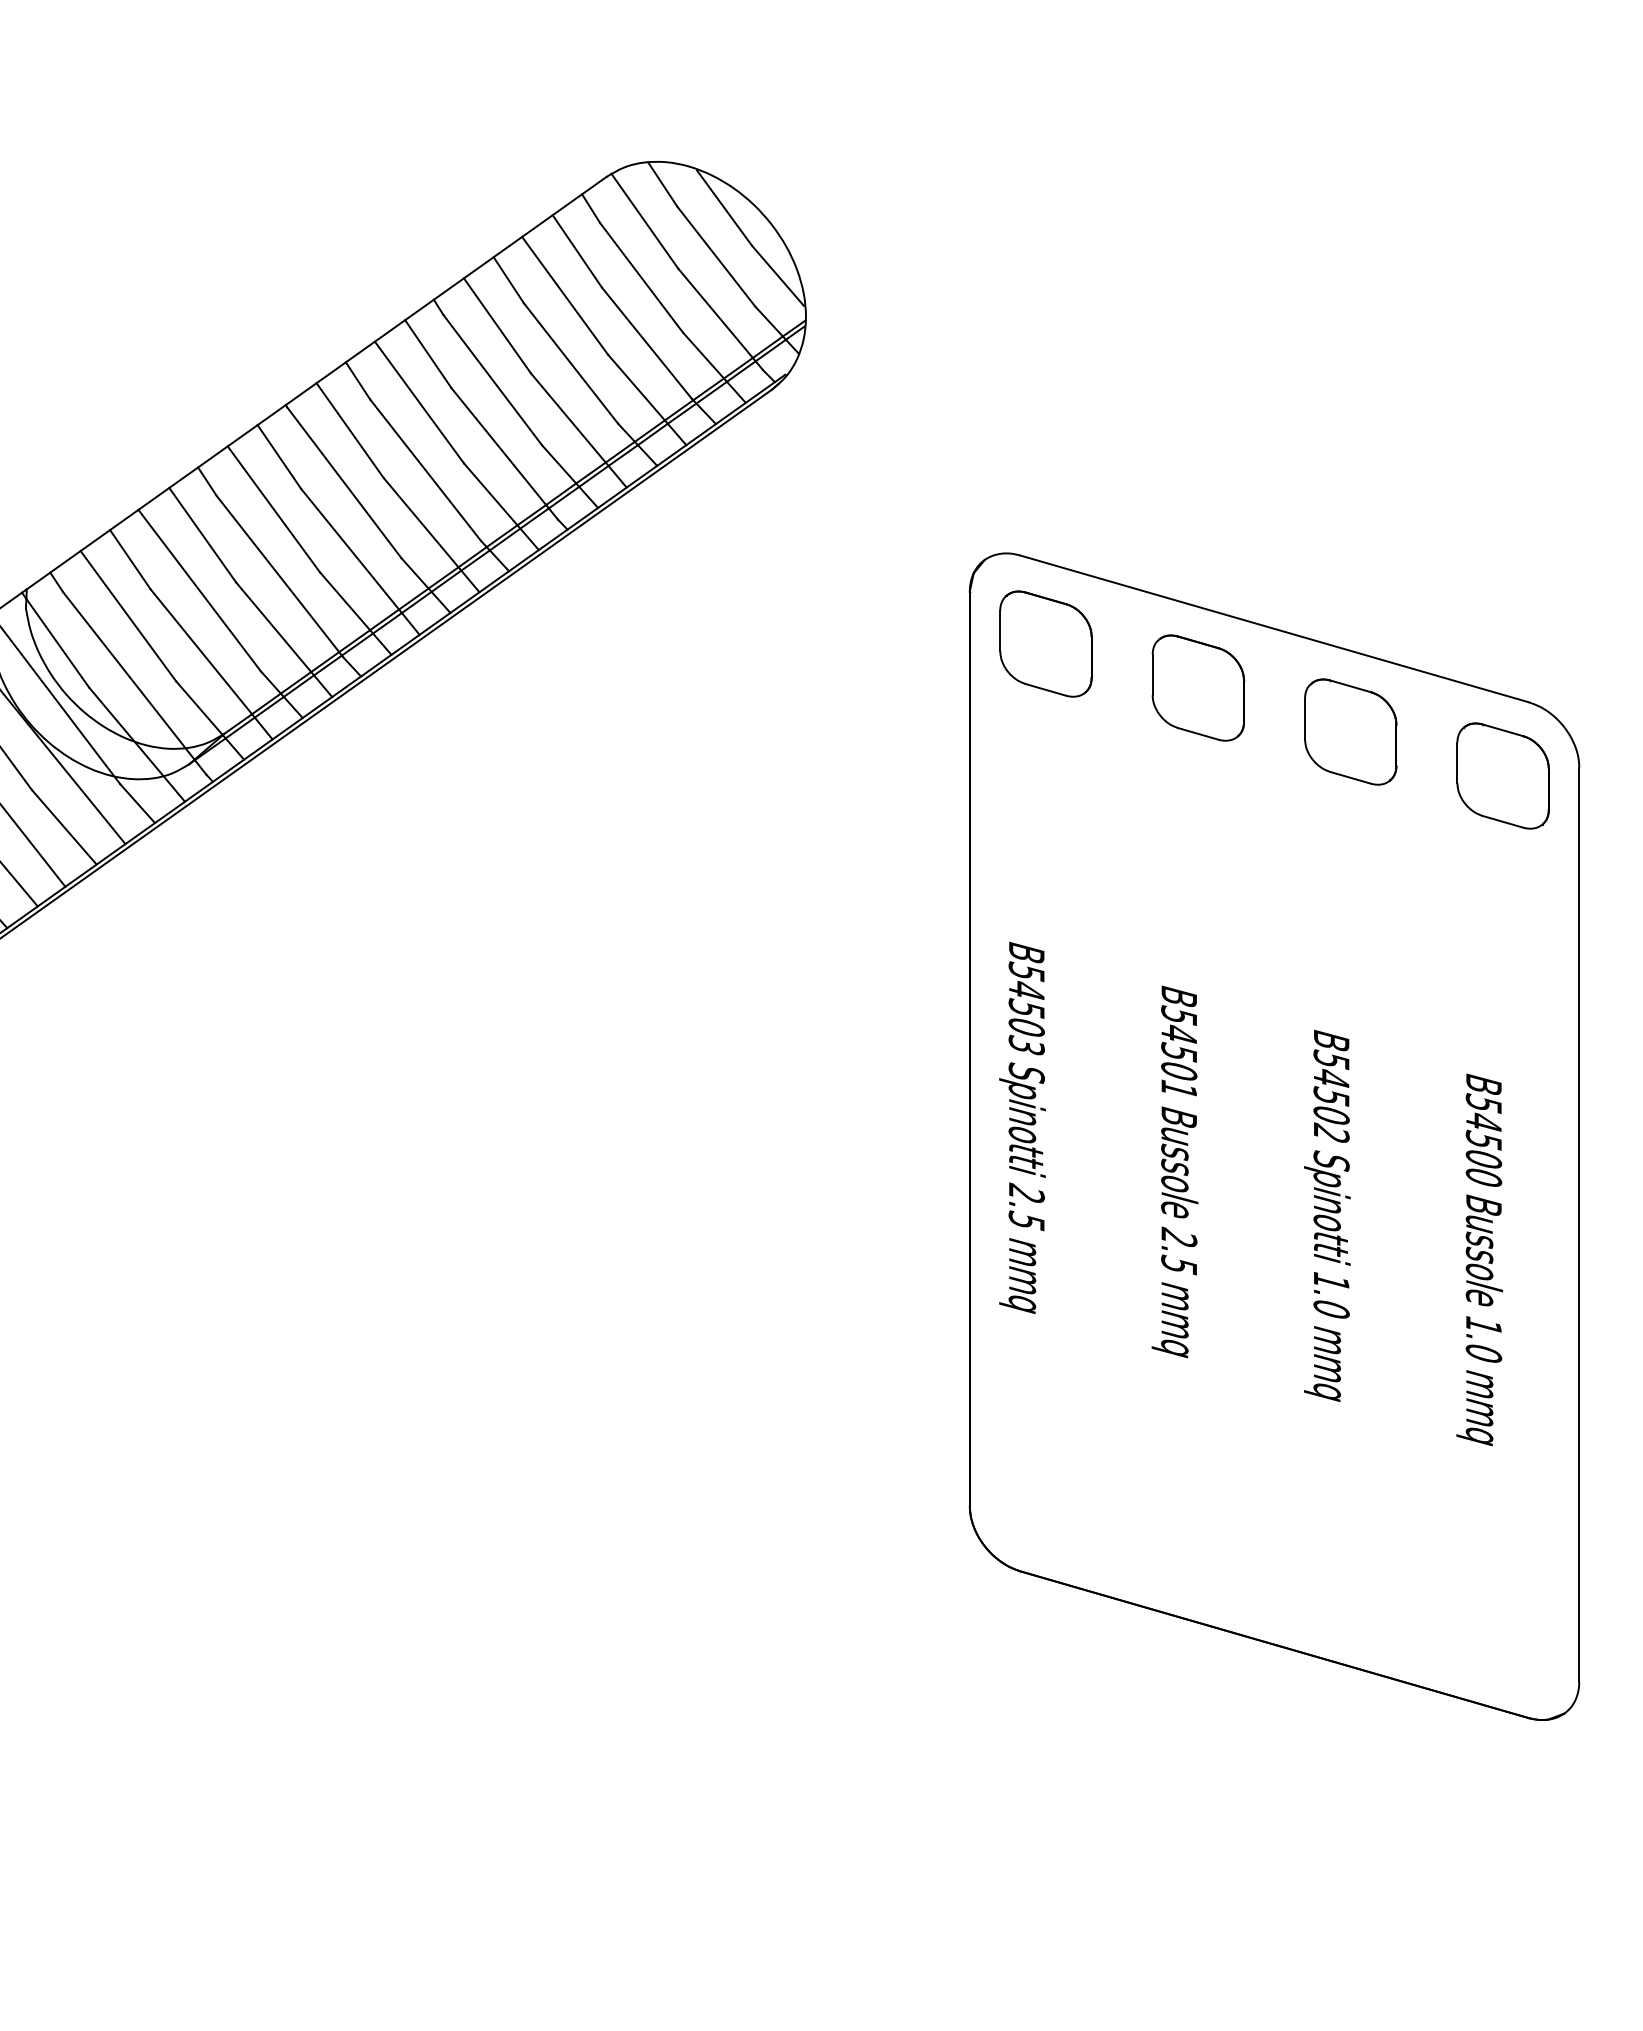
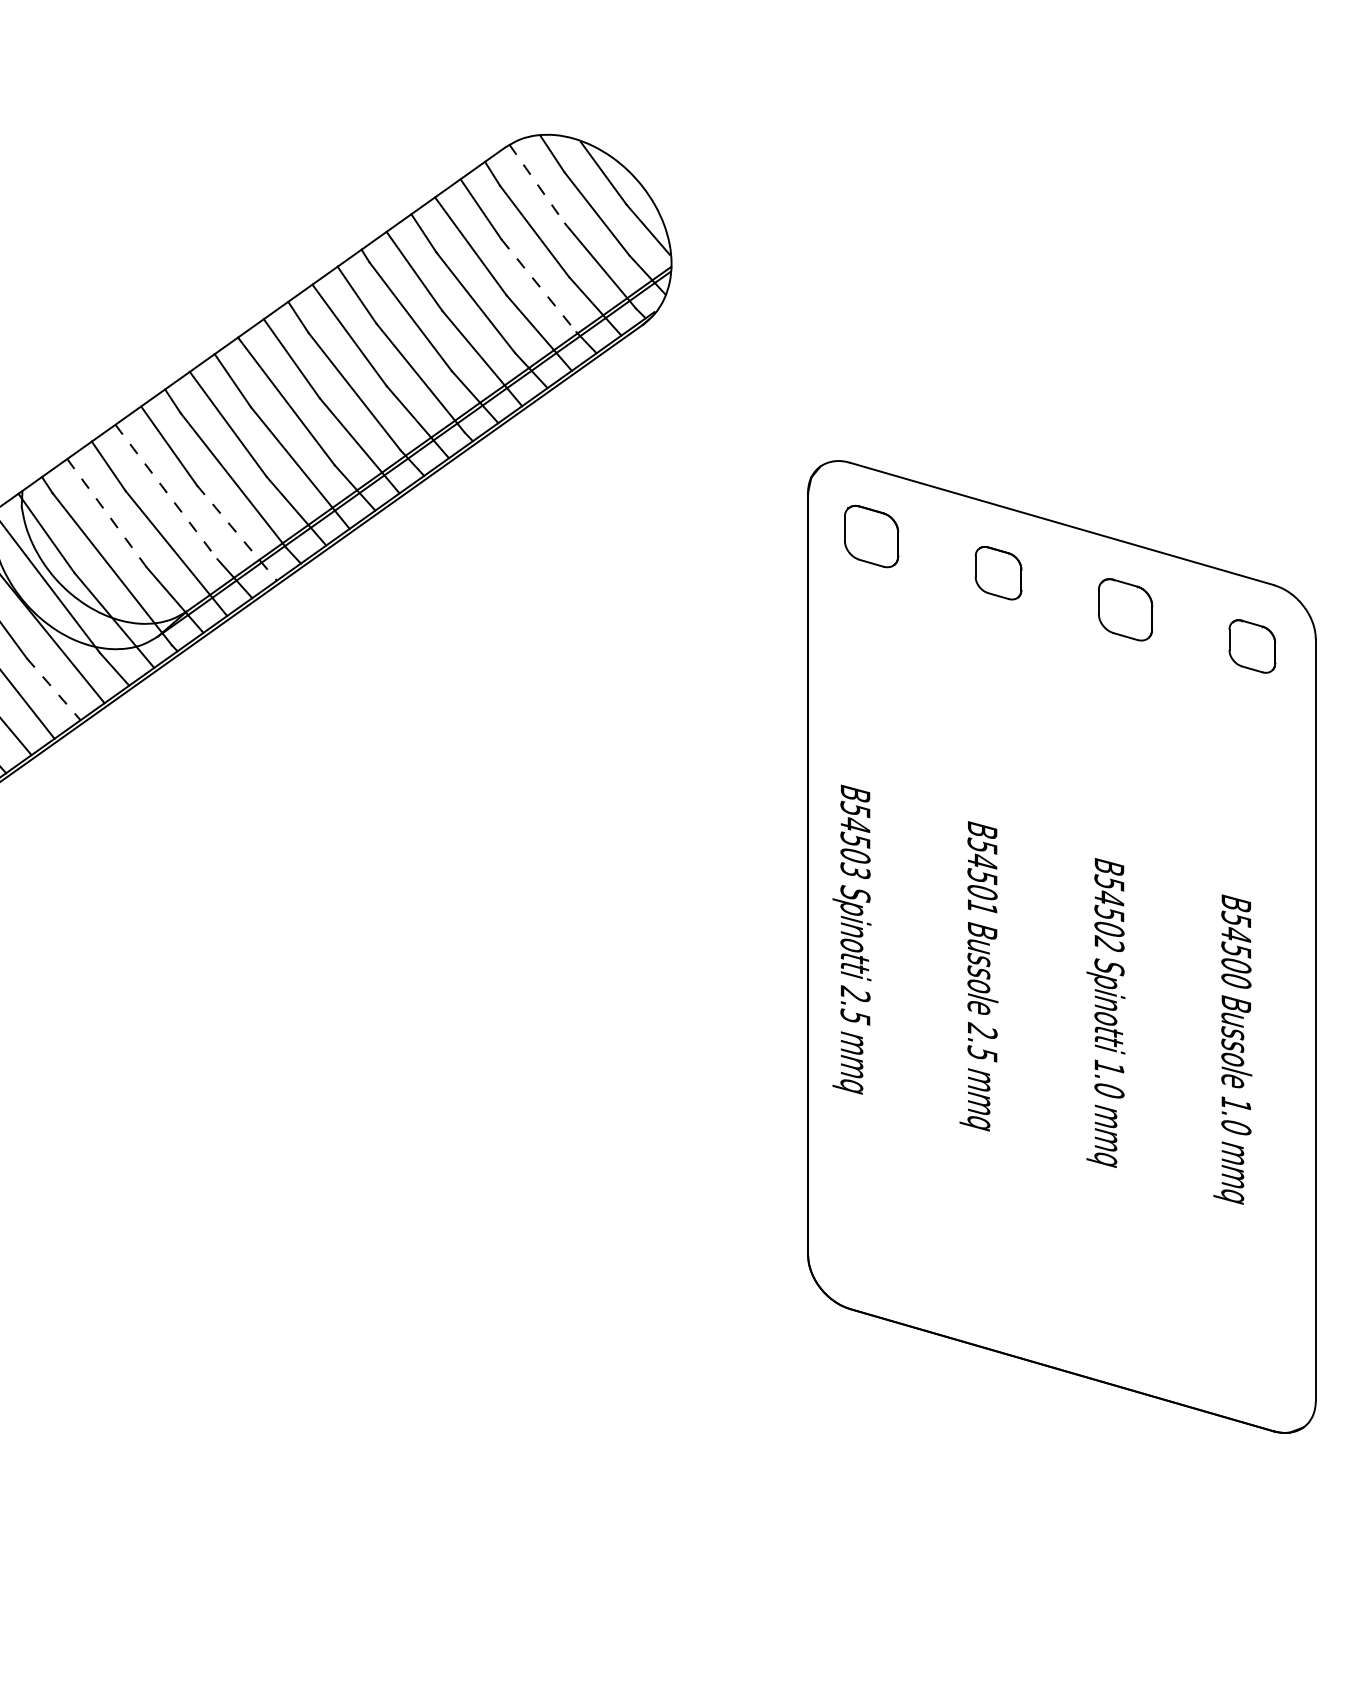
line: (644, 221) -> (537, 184), solid -> dashed
line: (647, 343) -> (539, 286), solid -> dashed
line: (199, 590) -> (166, 491), solid -> dashed
line: (128, 616) -> (107, 513), solid -> dashed
line: (284, 639) -> (237, 532), solid -> dashed
part: (1045, 643) -> (871, 536), size x0.7
part: (1198, 687) -> (998, 572), size x0.6
part: (1350, 731) -> (1125, 609), size x0.7
part: (1502, 775) -> (1251, 646), size x0.6
line: (64, 827) -> (53, 689), solid -> dashed

